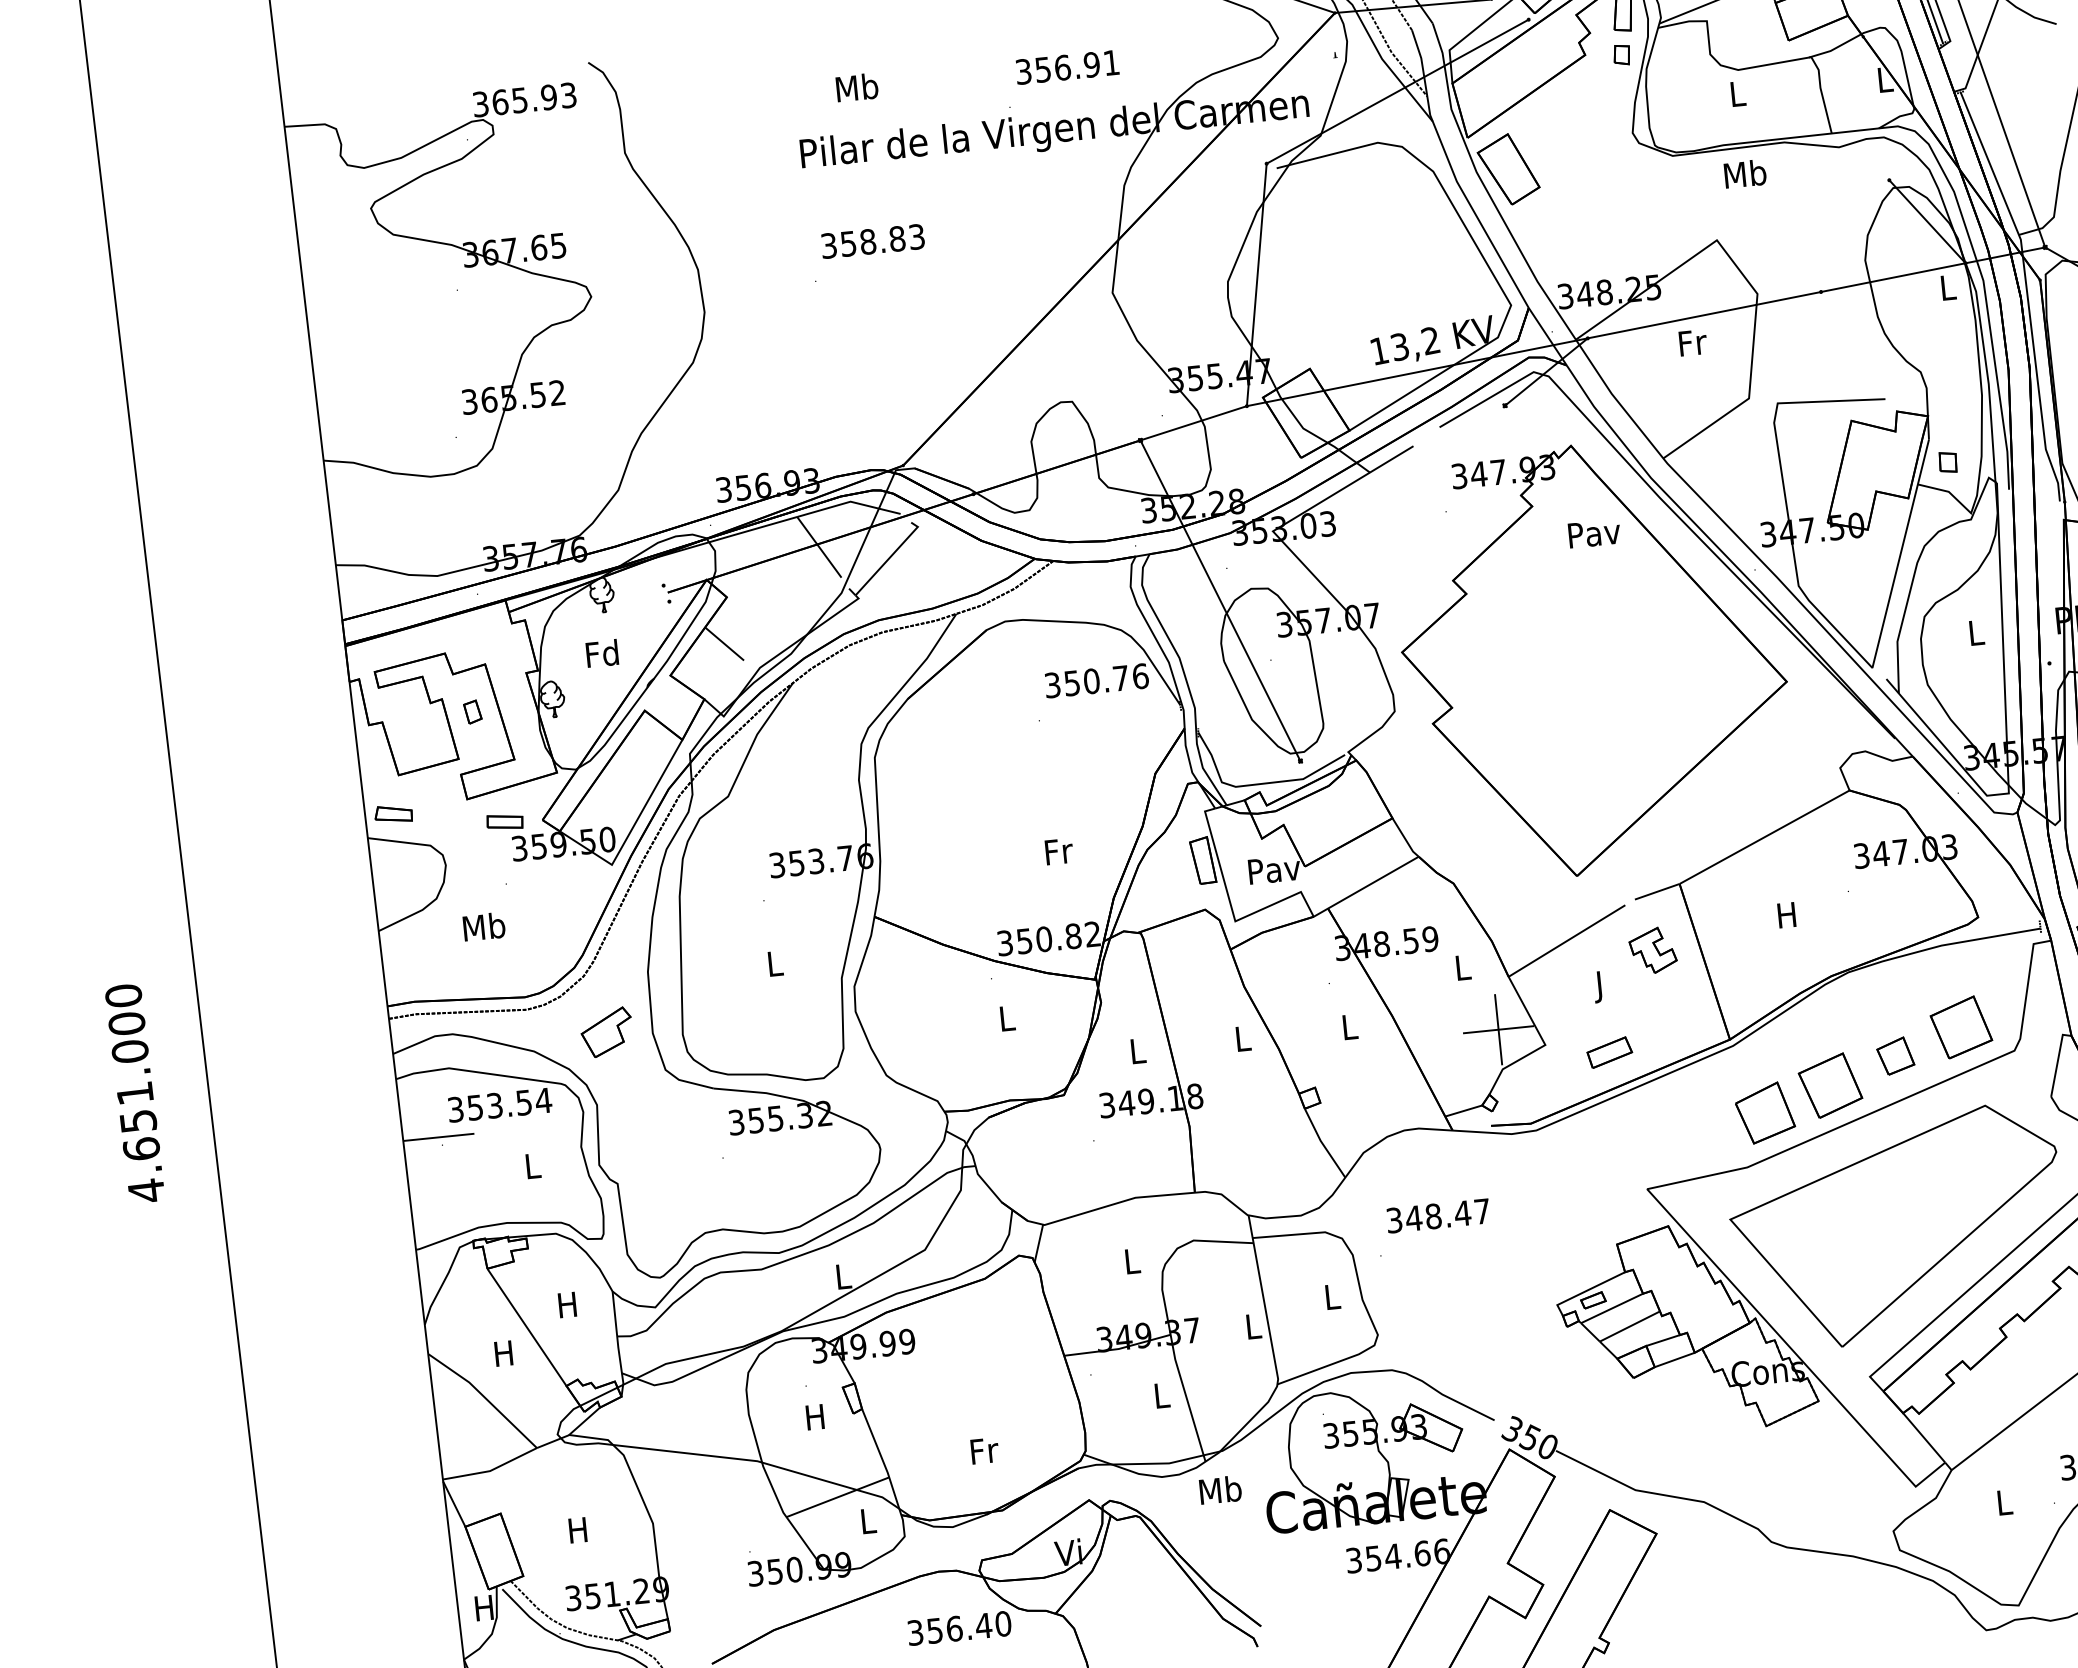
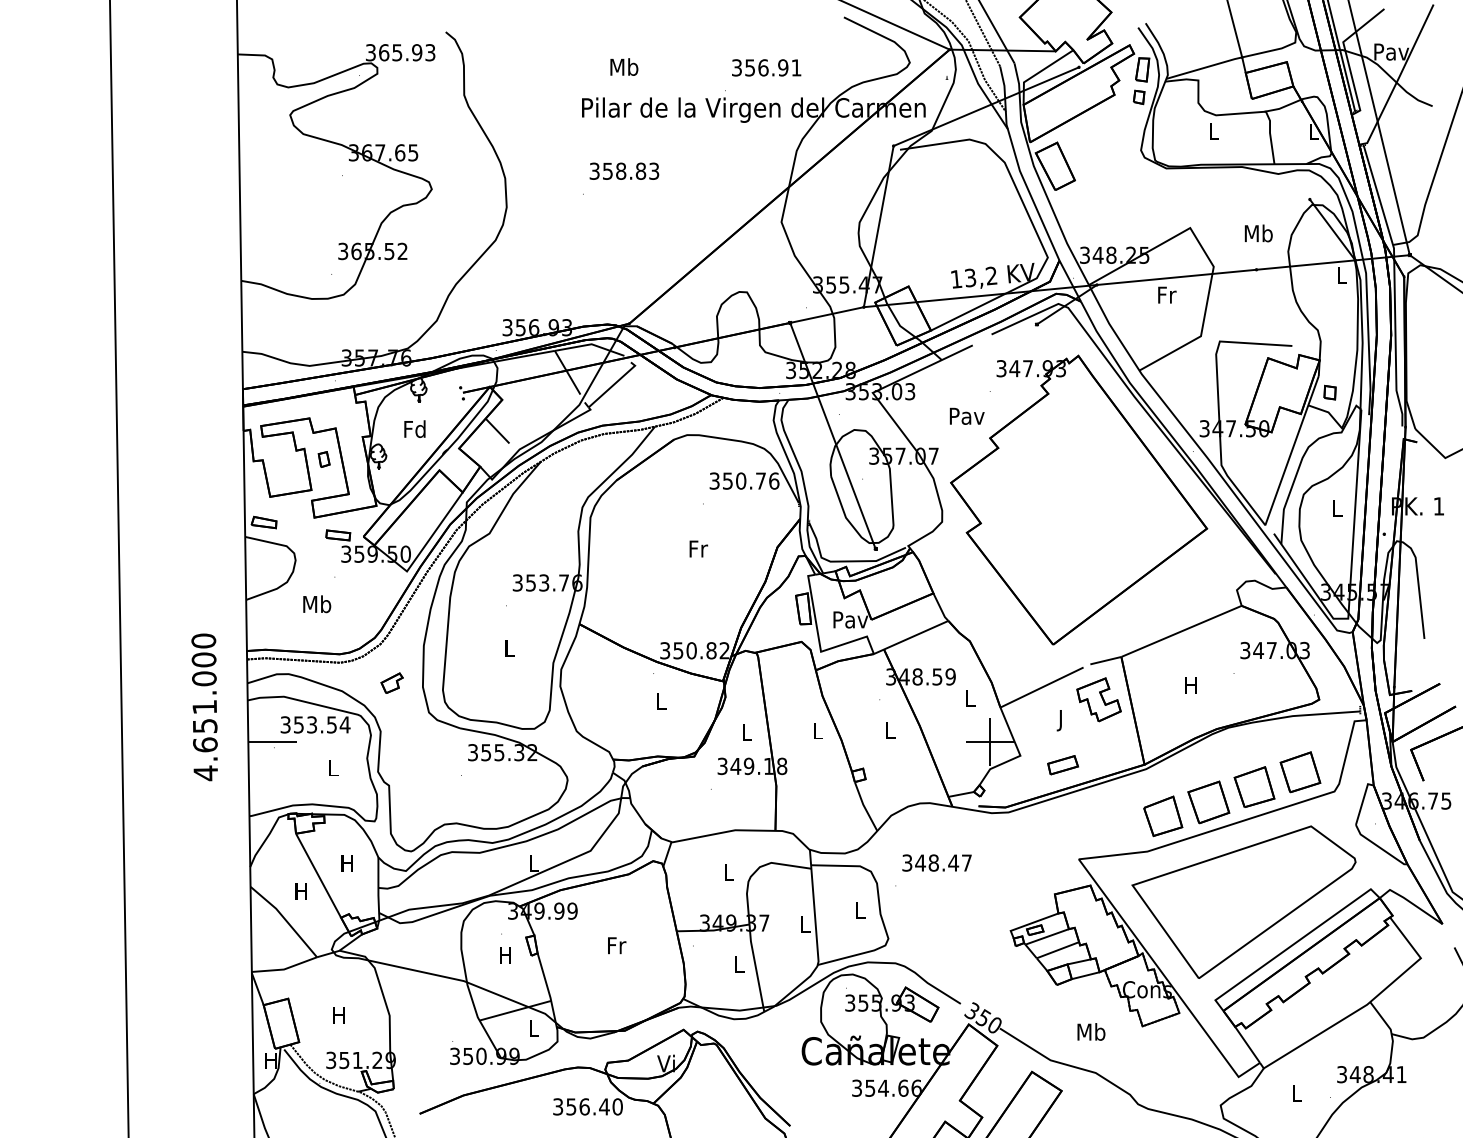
text: (1744, 174) -> (1258, 233), moved
text: (1593, 532) -> (966, 415), moved
text: (1058, 850) -> (698, 548), moved
part: (1652, 950) -> (1098, 699), size x1.43
part: (605, 1031) -> (391, 682), size x0.62
part: (1895, 1055) -> (1254, 786), size x1.67
text: (134, 1093) -> (204, 707), moved
text: (985, 1450) -> (617, 945), moved
text: (1220, 1489) -> (1091, 1031), moved

